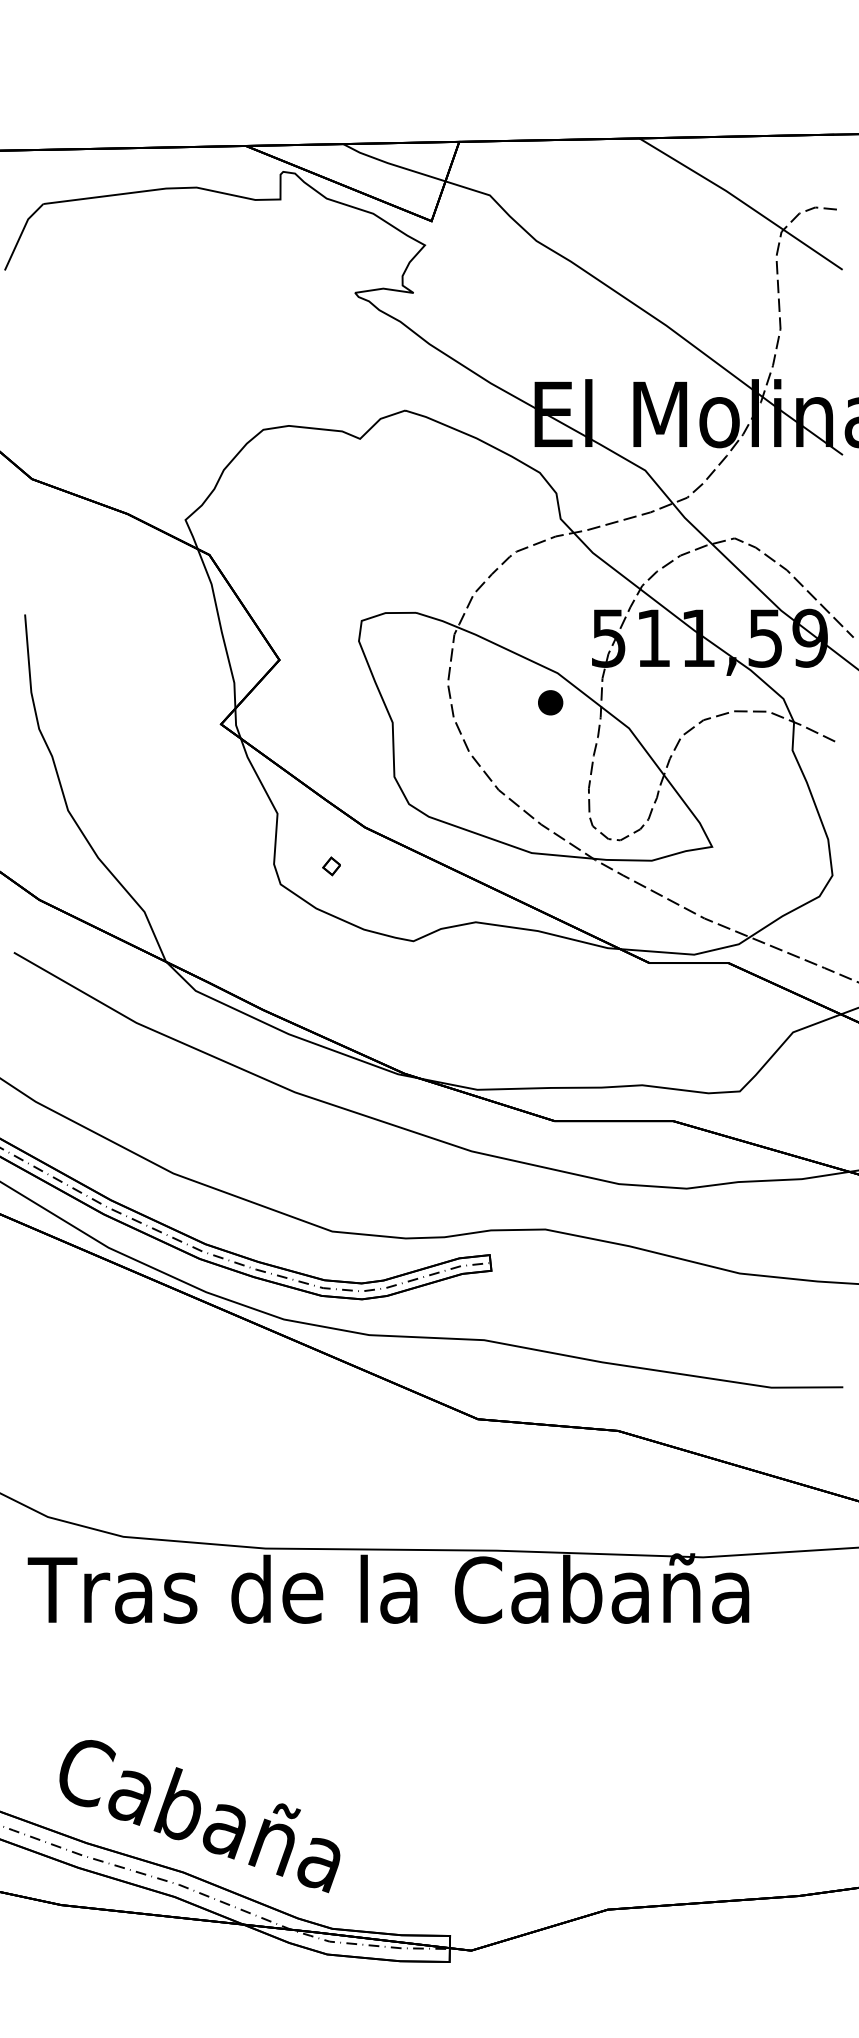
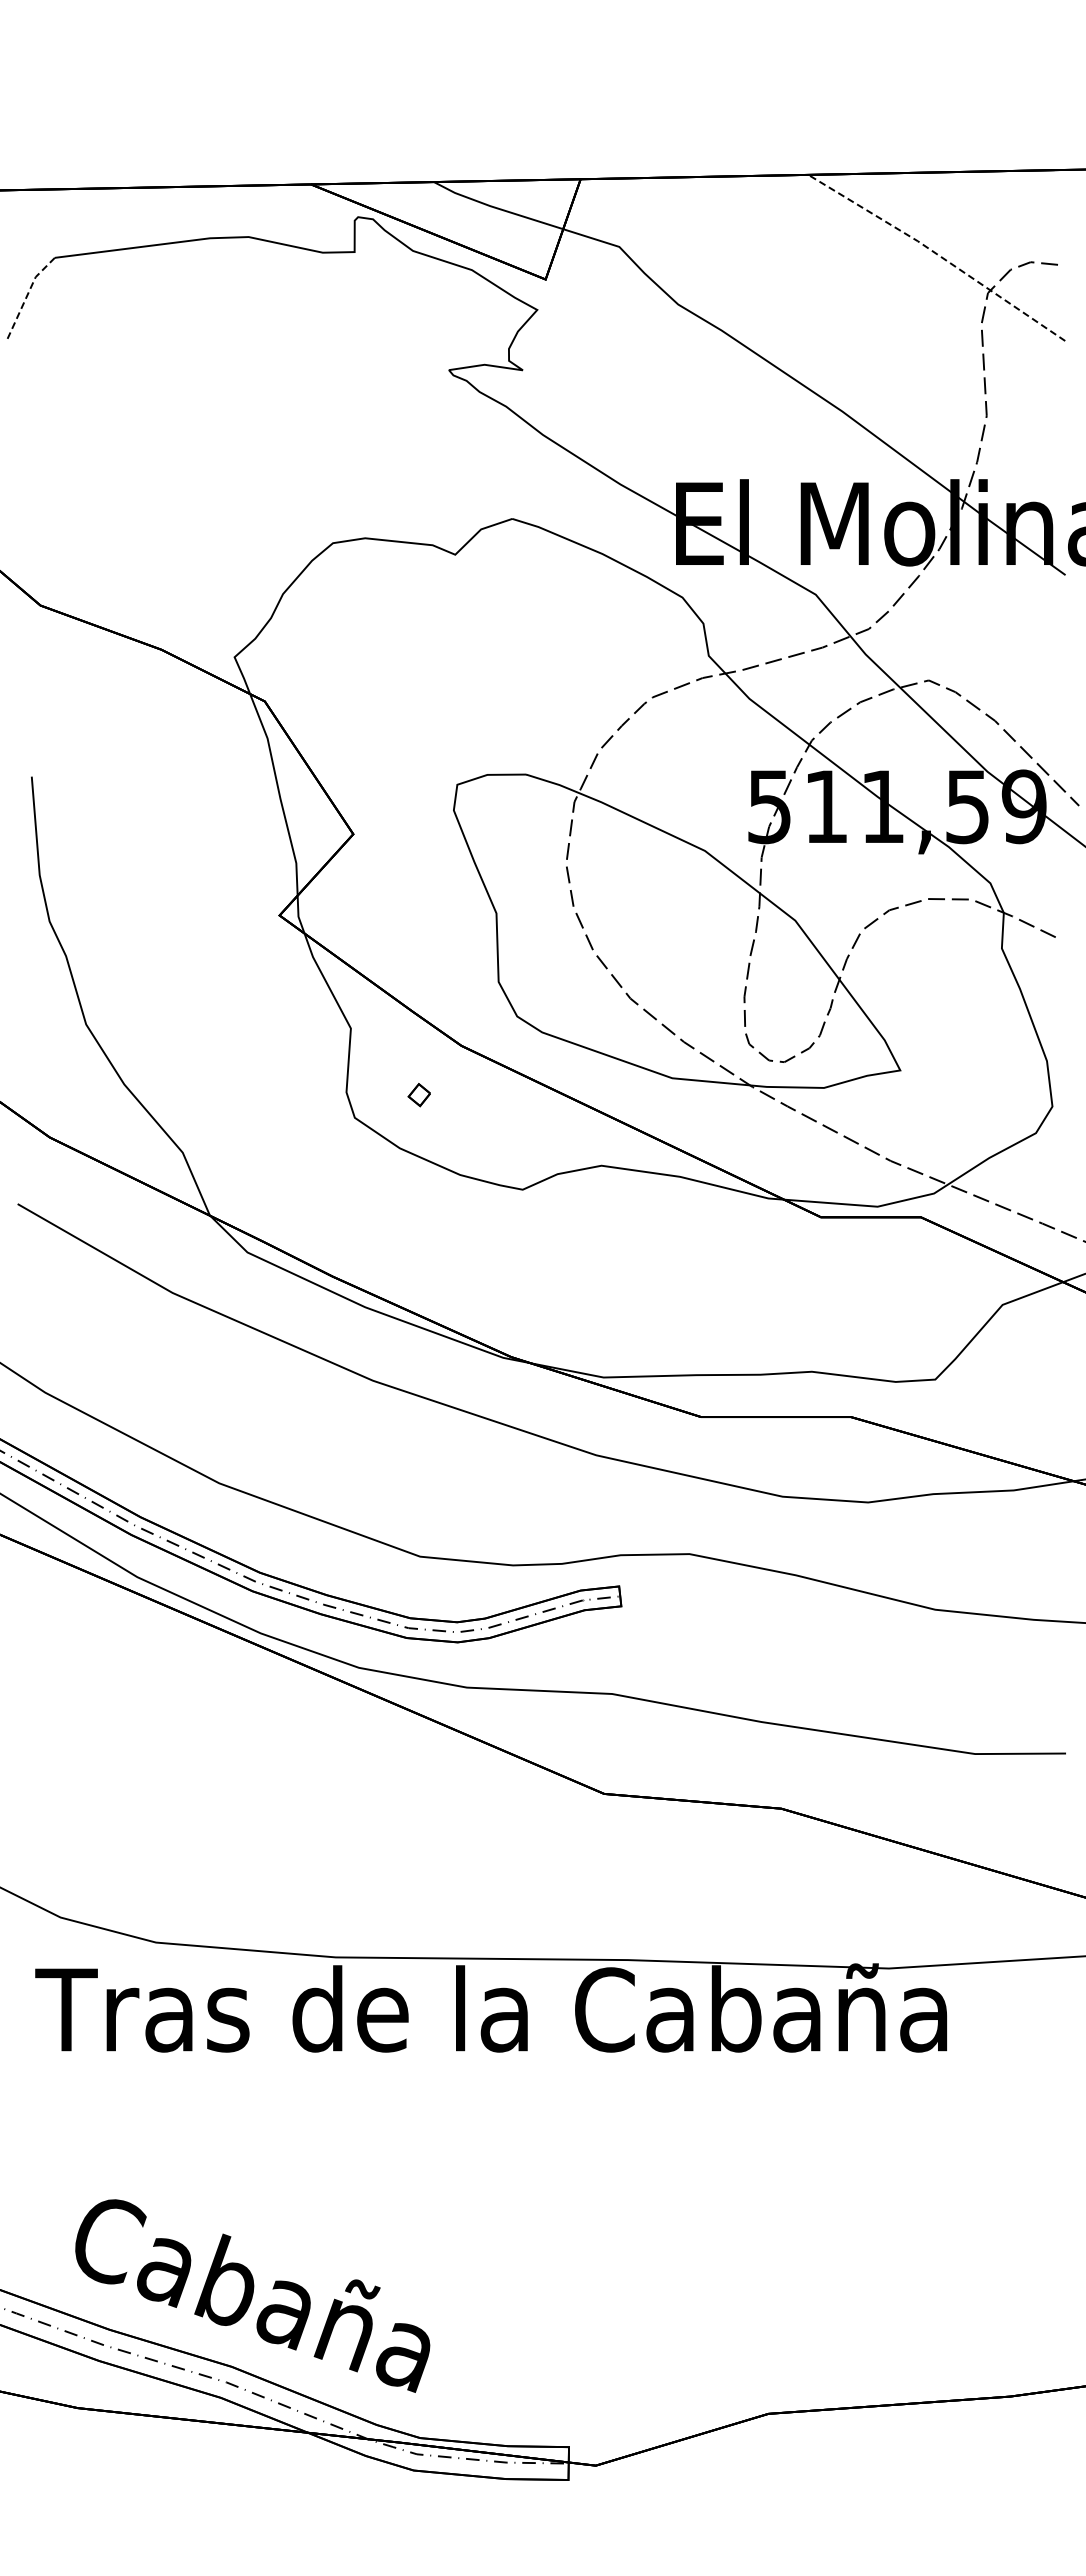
line: (741, 201) -> (937, 254), solid -> dashed
line: (20, 234) -> (26, 296), solid -> dashed
part: (550, 702) -> (696, 888), removed

